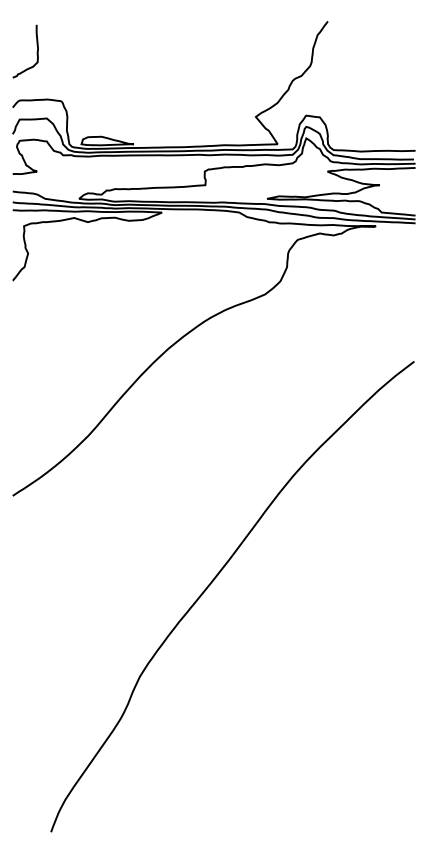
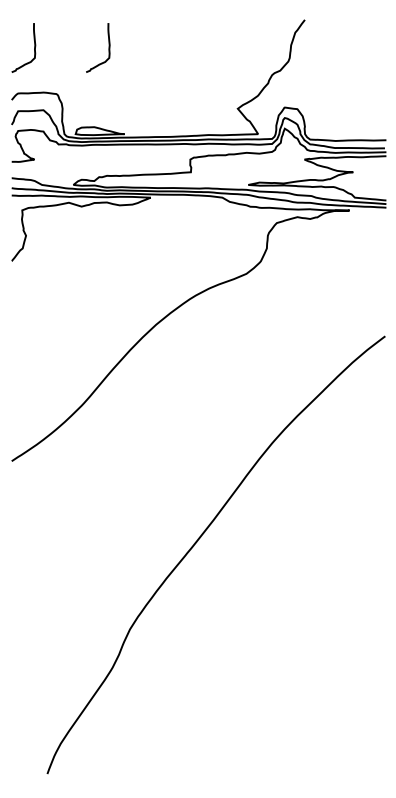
curve: (116, 51) -> (108, 47), added

